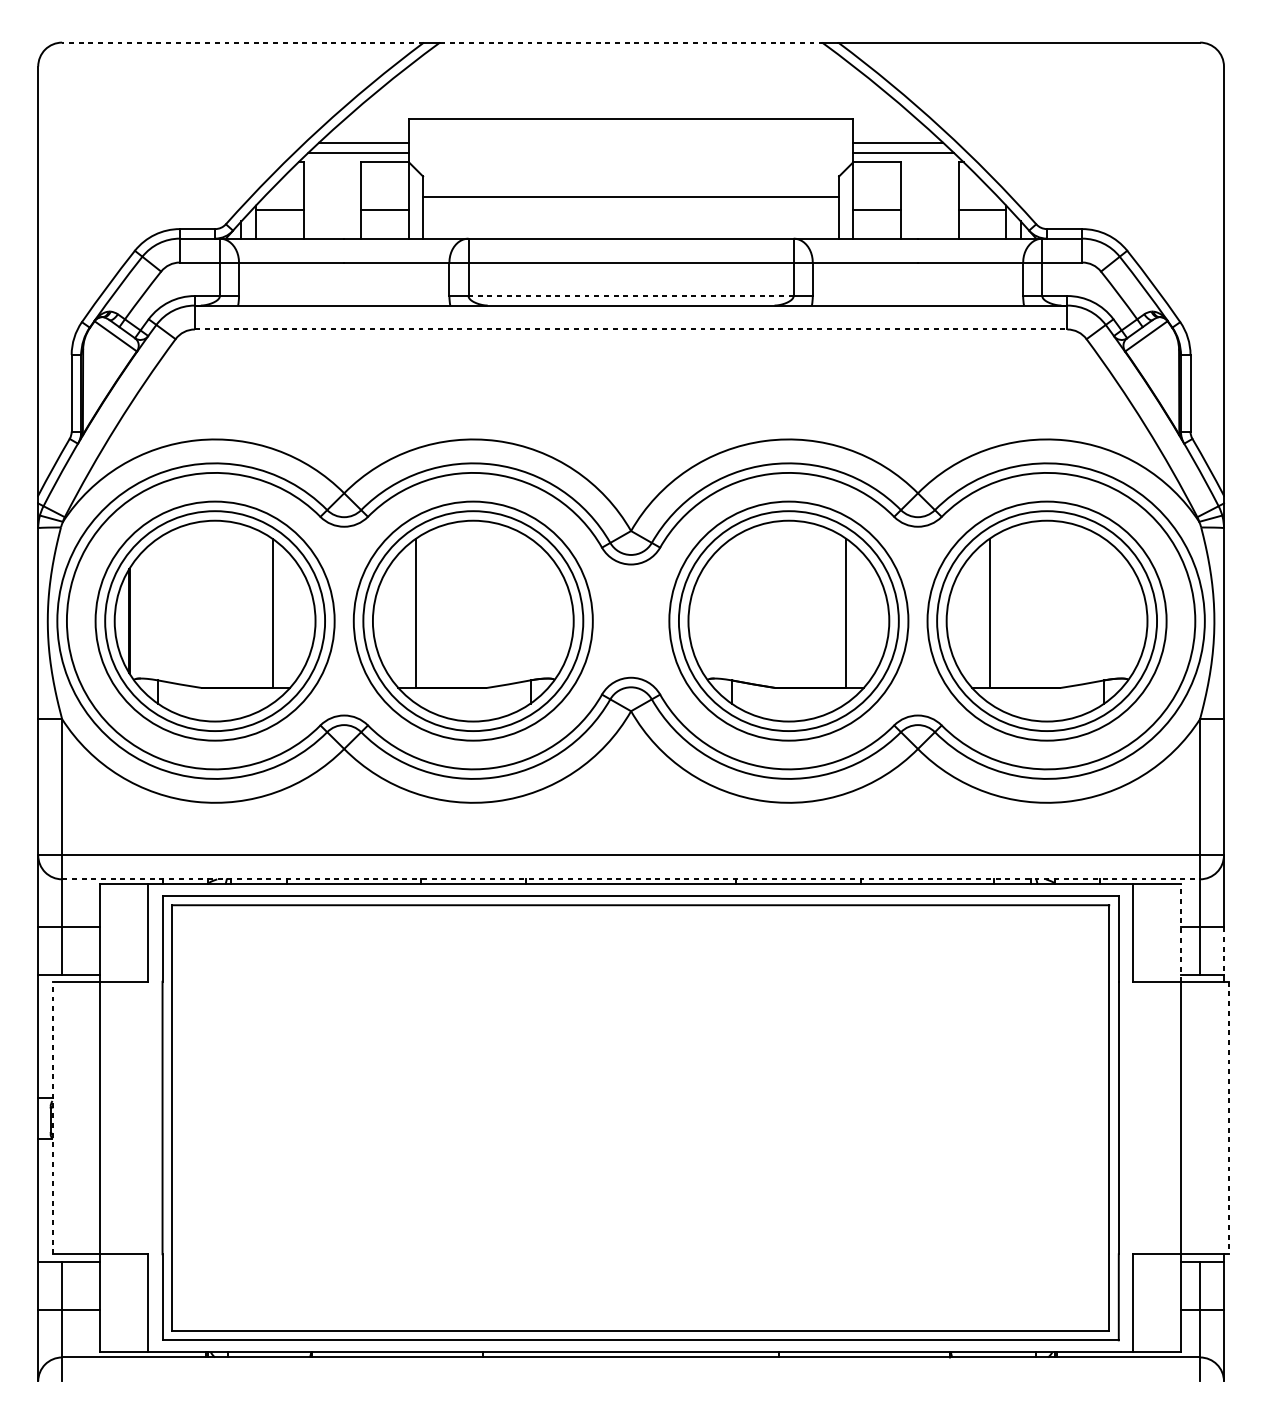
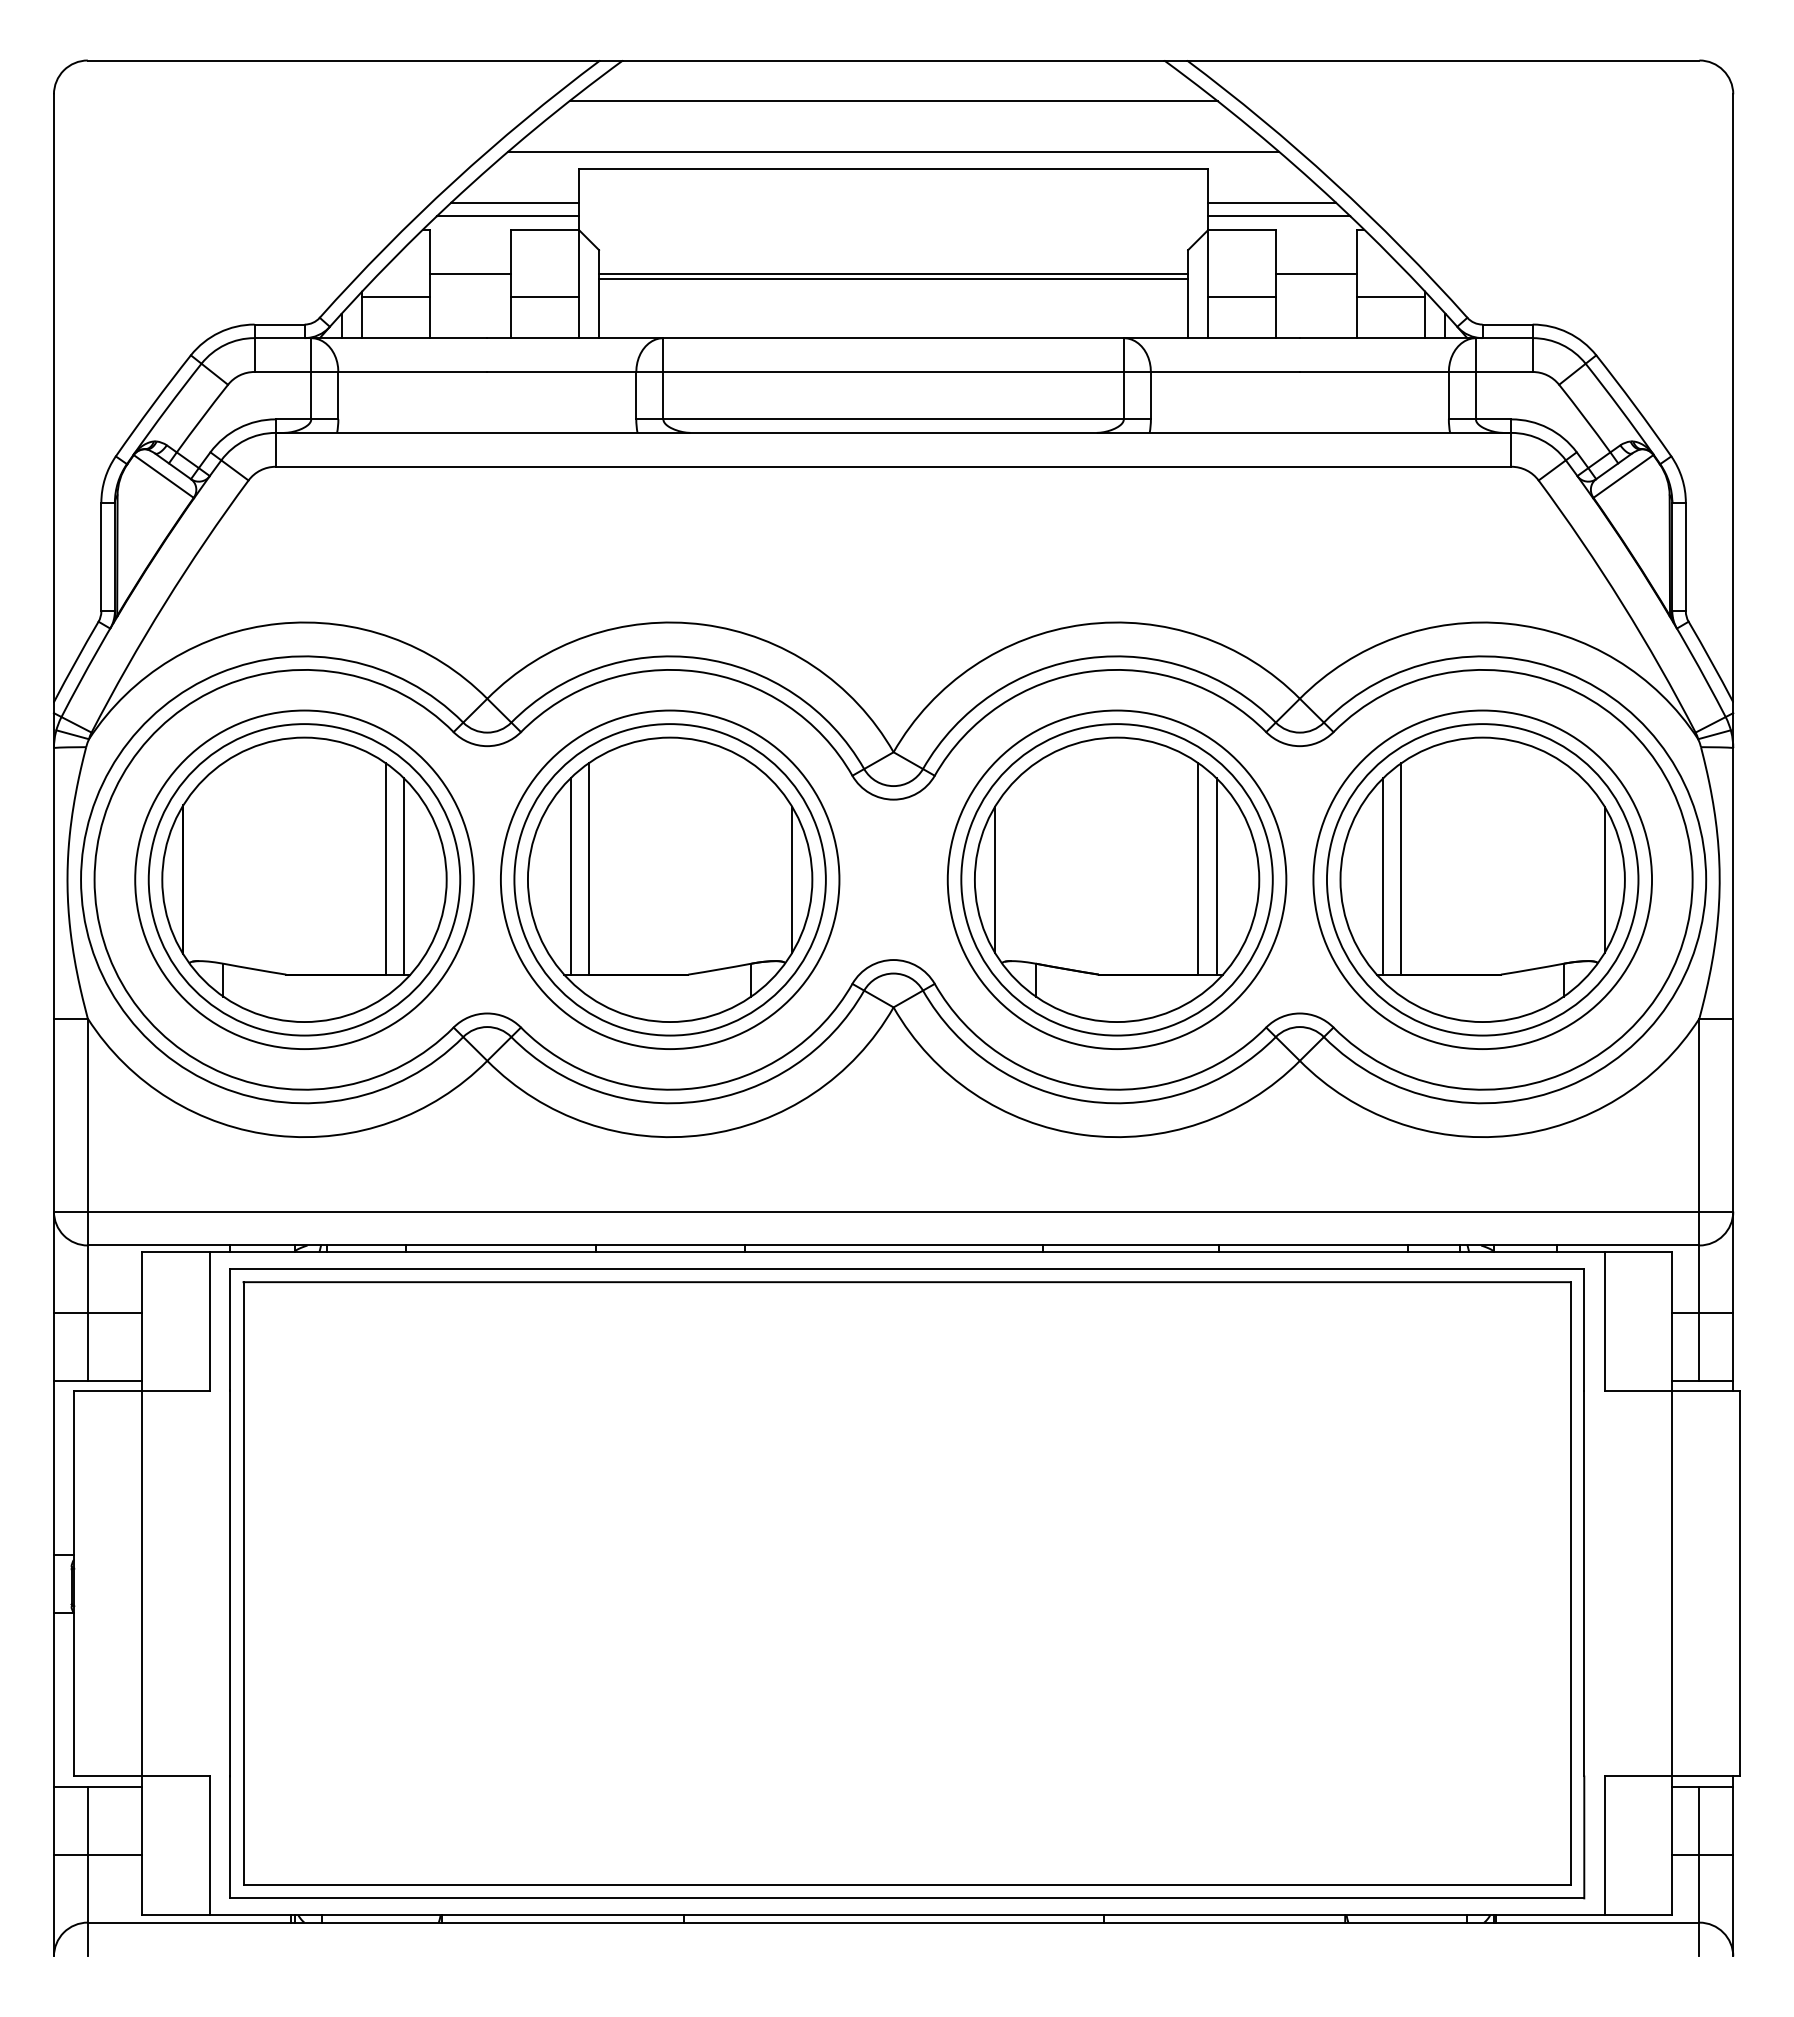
line: (242, 42) -> (343, 60), dashed -> solid
line: (631, 42) -> (893, 60), dashed -> solid
line: (631, 71) -> (893, 101), added
line: (631, 106) -> (893, 151), added
line: (332, 193) -> (470, 274), added
line: (631, 193) -> (893, 274), added
line: (929, 193) -> (1316, 274), added
line: (631, 296) -> (893, 419), dashed -> solid
line: (631, 329) -> (893, 466), dashed -> solid
line: (285, 618) -> (404, 876), added
line: (402, 618) -> (570, 876), added
line: (859, 618) -> (1216, 876), added
line: (977, 618) -> (1383, 876), added
line: (559, 620) -> (792, 879), added
line: (703, 620) -> (995, 879), added
line: (1133, 620) -> (1604, 879), added
line: (631, 879) -> (893, 1245), dashed -> solid
line: (1181, 932) -> (1672, 1320), dashed -> solid
line: (1224, 951) -> (1733, 1347), dashed -> solid
line: (52, 1118) -> (74, 1583), dashed -> solid
line: (1229, 1118) -> (1740, 1583), dashed -> solid

